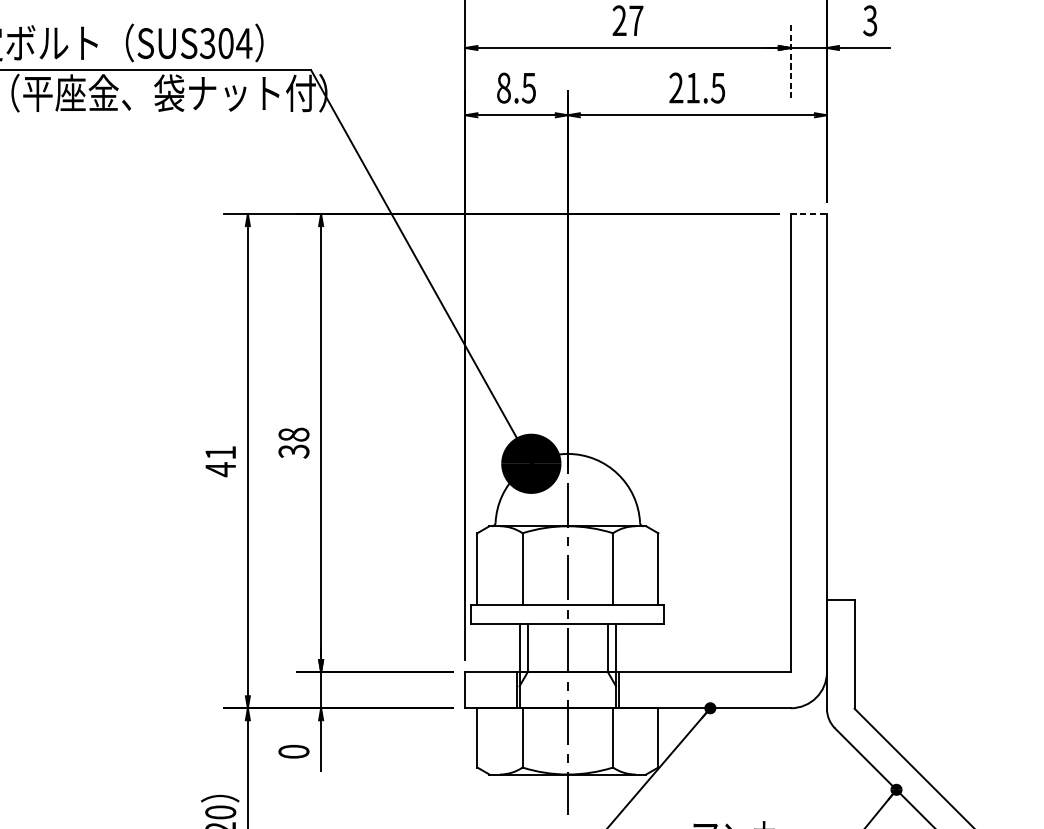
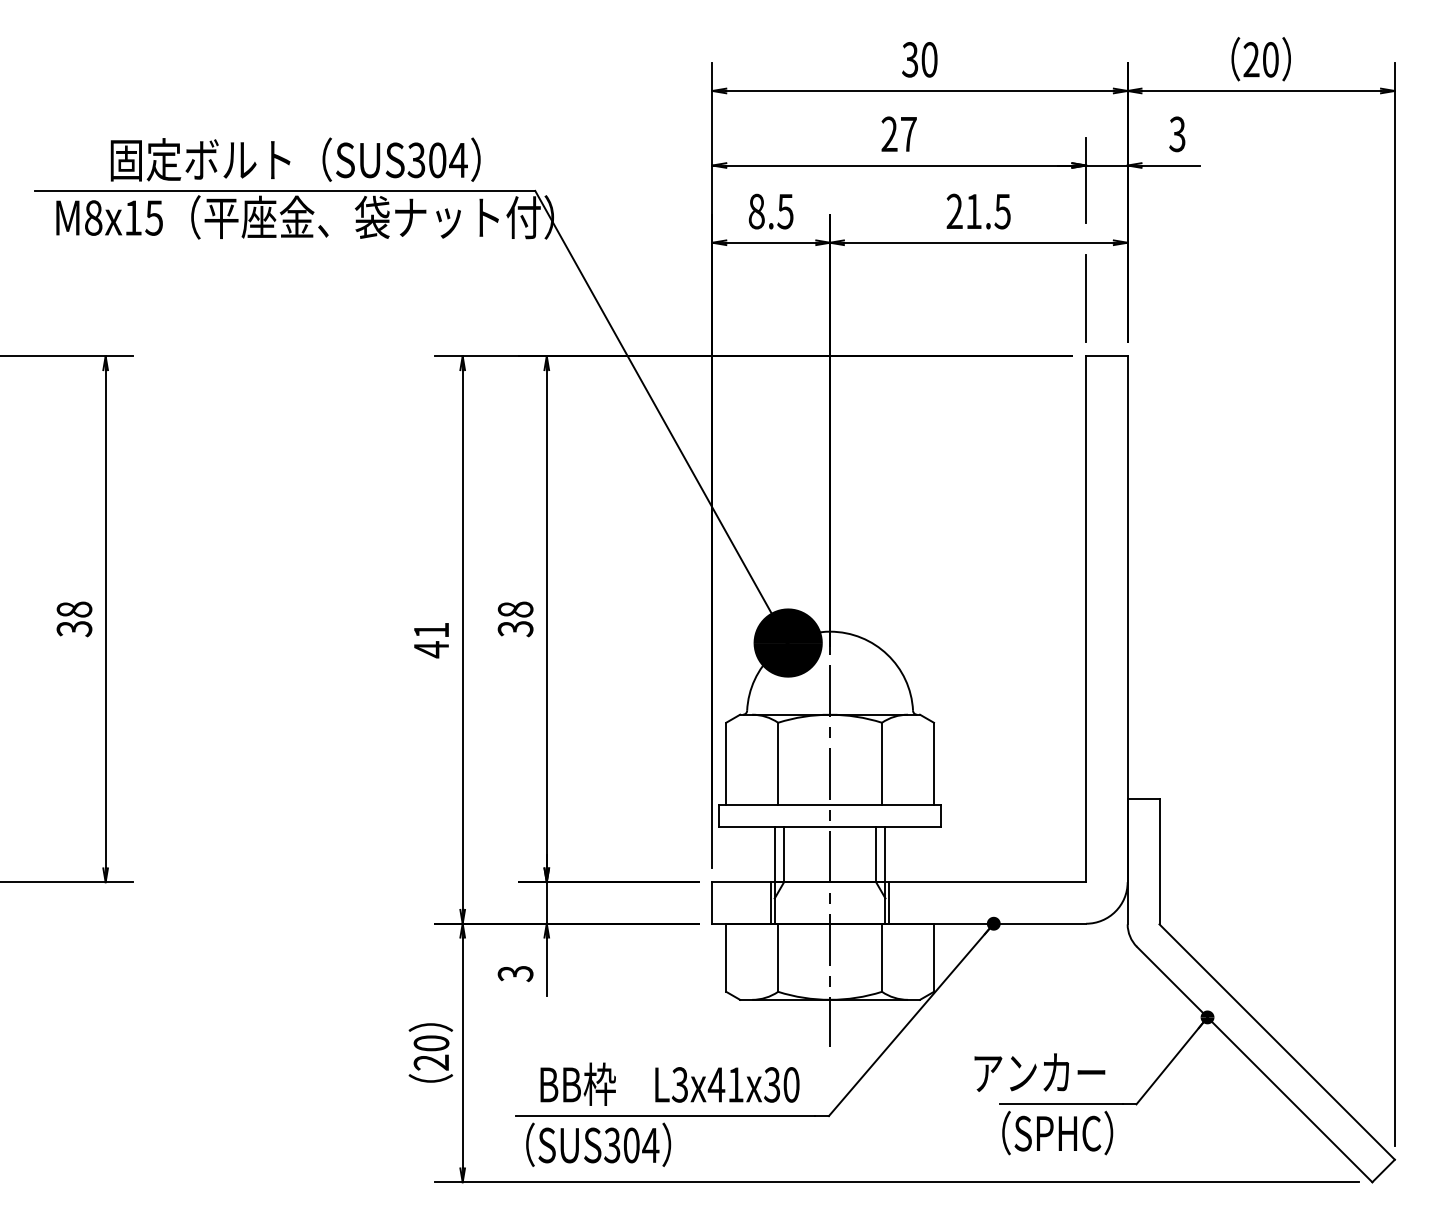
line: (791, 61) -> (1086, 180), dashed -> solid
line: (791, 163) -> (1086, 298), added
line: (808, 214) -> (1106, 356), dashed -> solid
text: (293, 751) -> (515, 973), 0 -> 3

